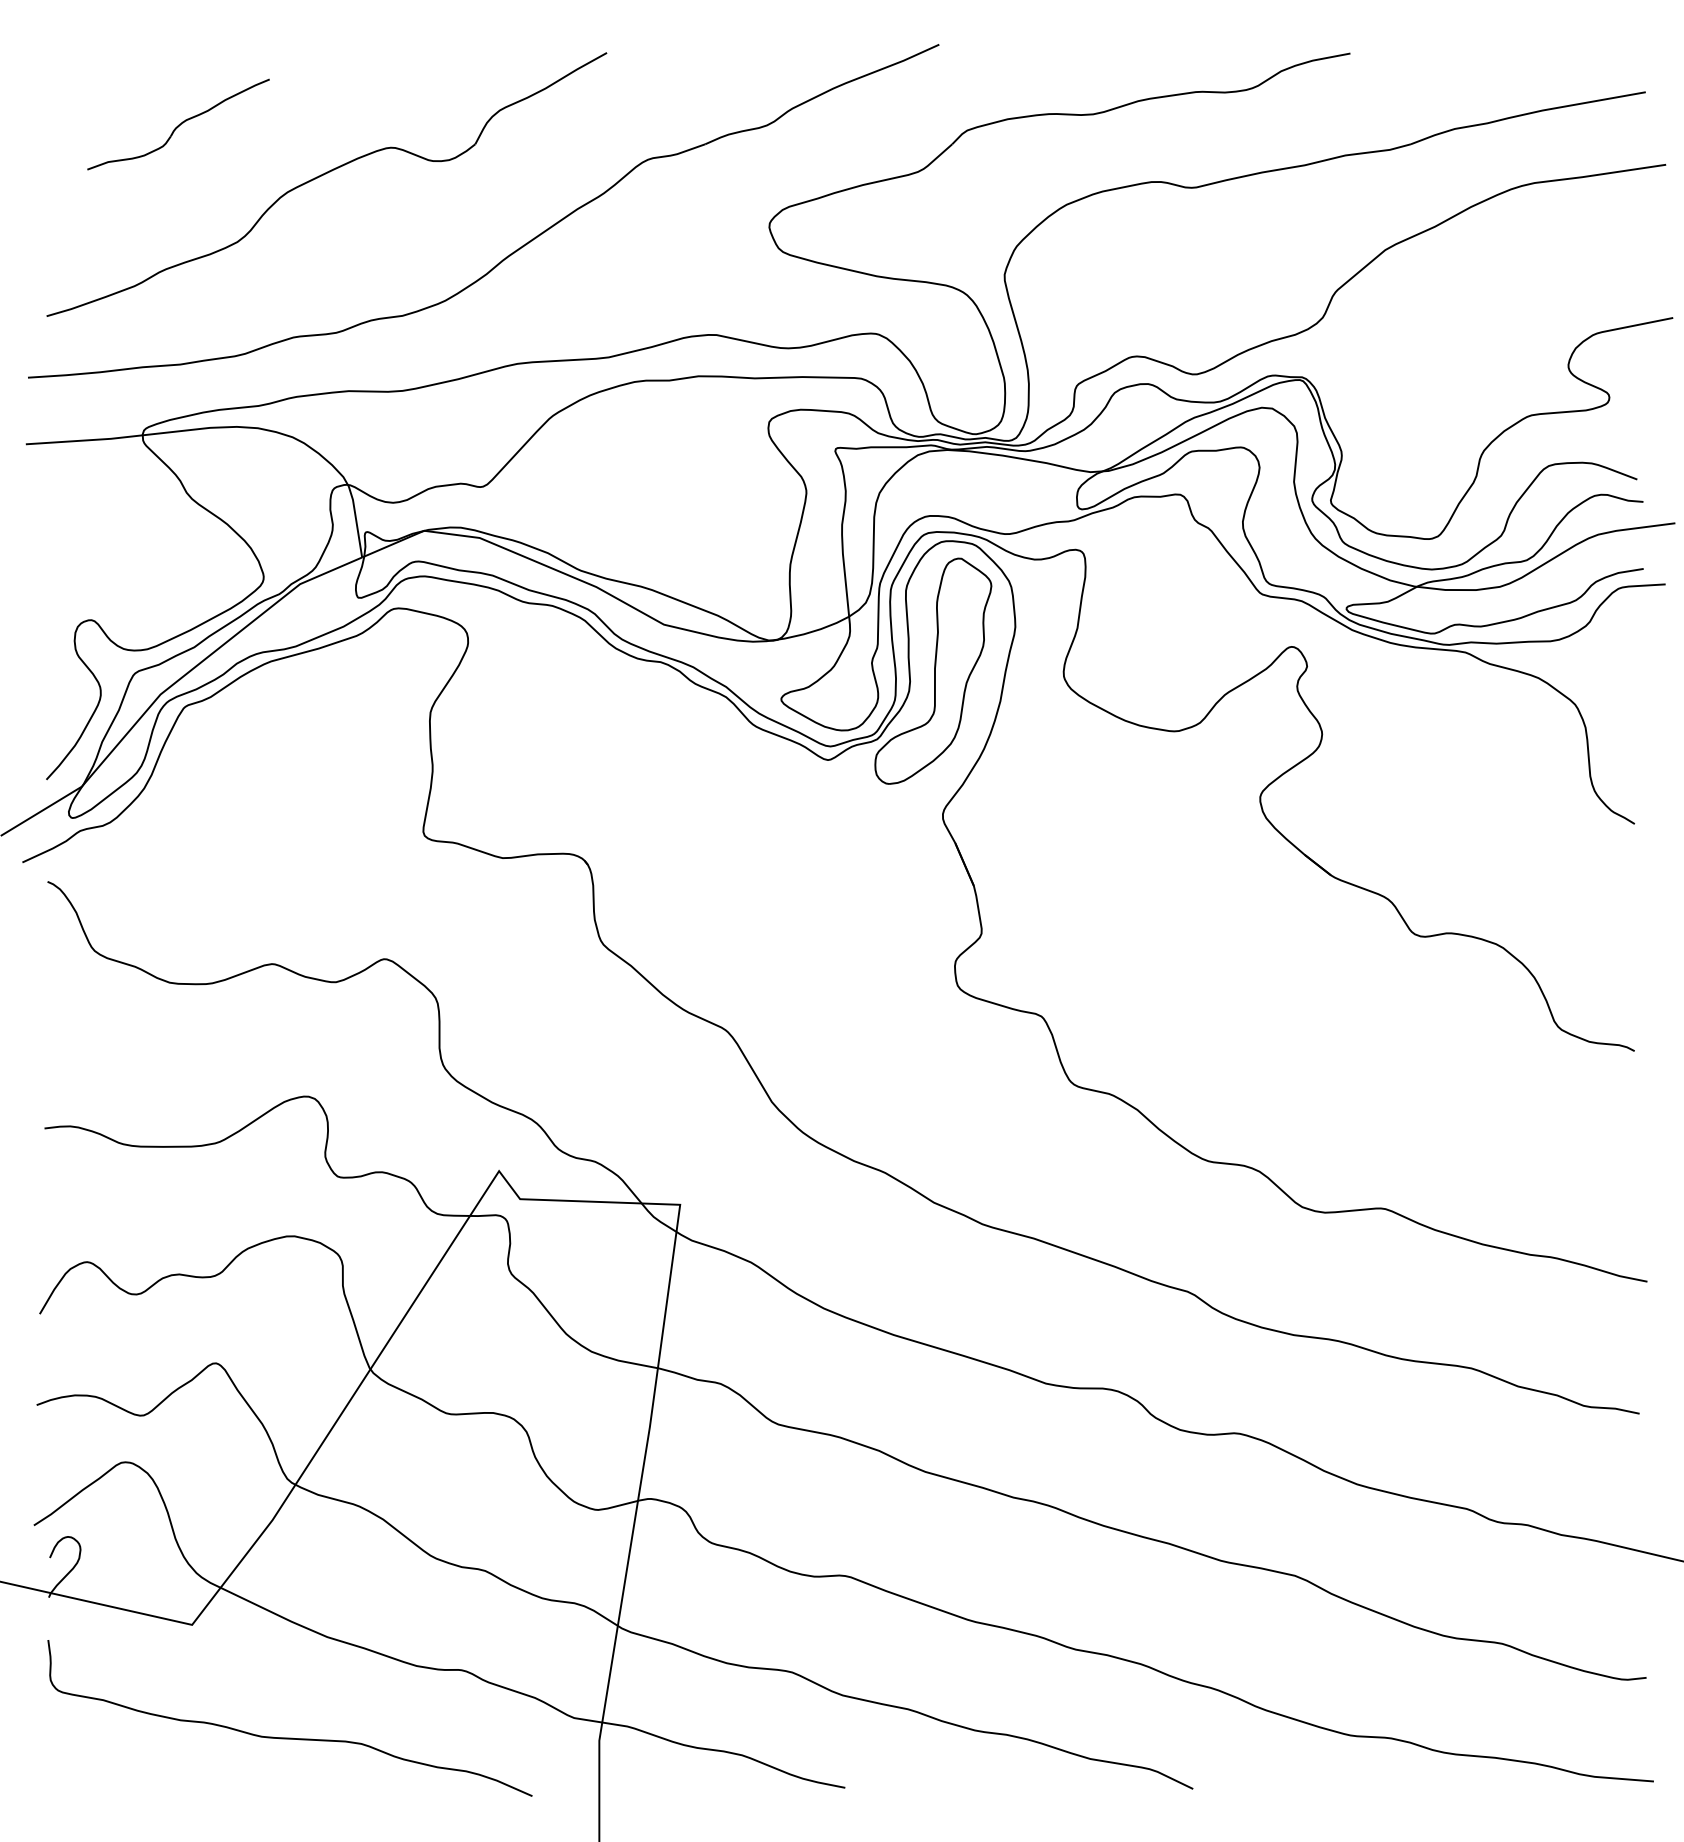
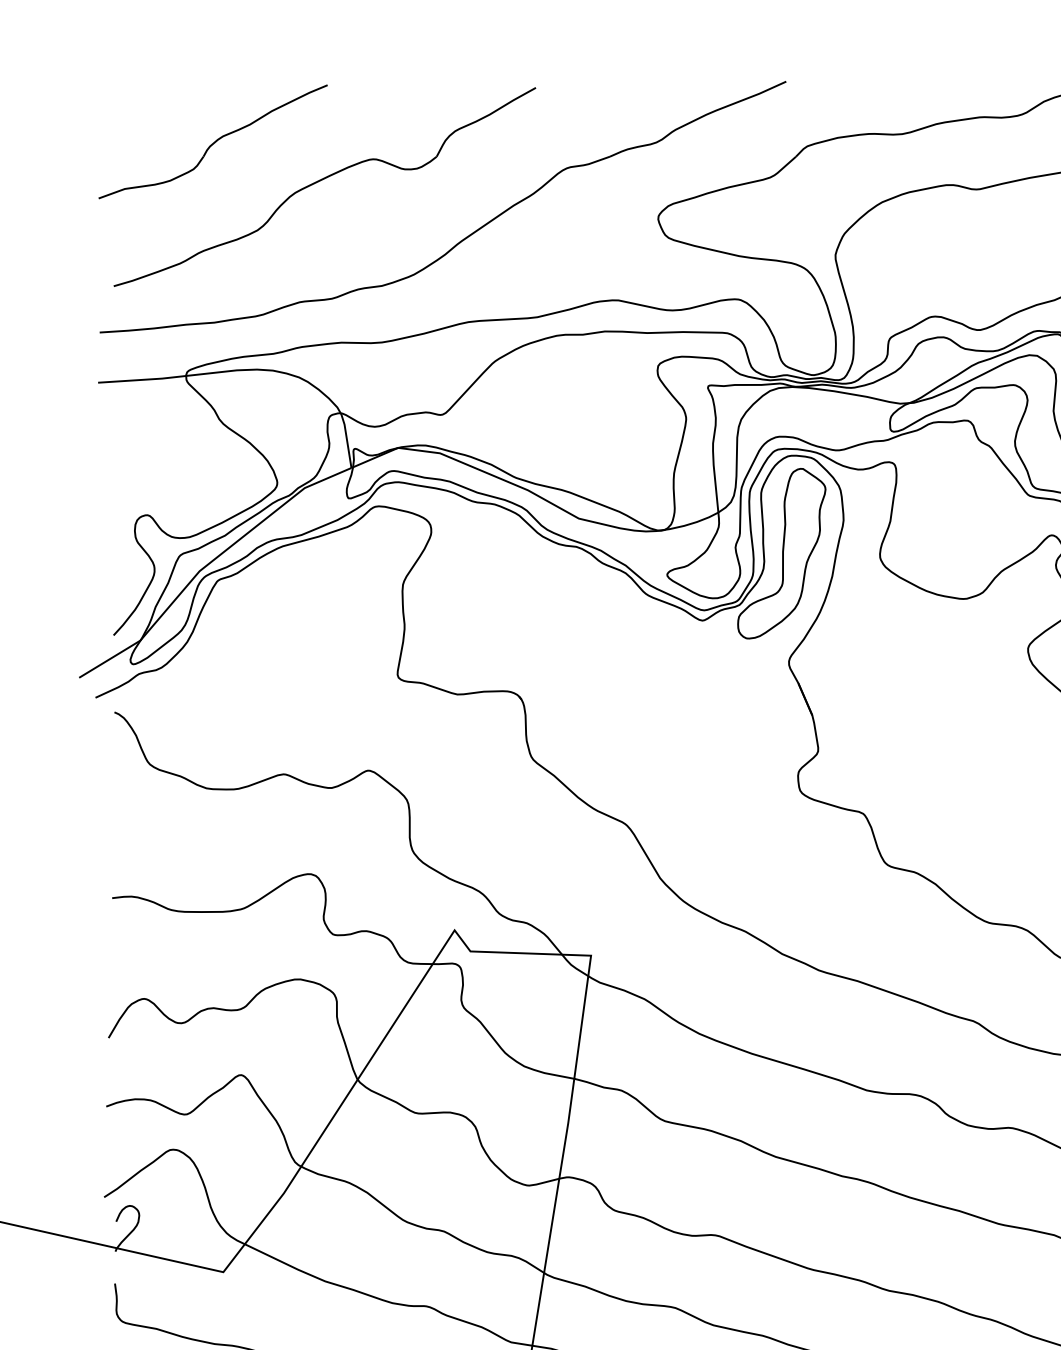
part: (178, 124) -> (213, 141), size x1.67

